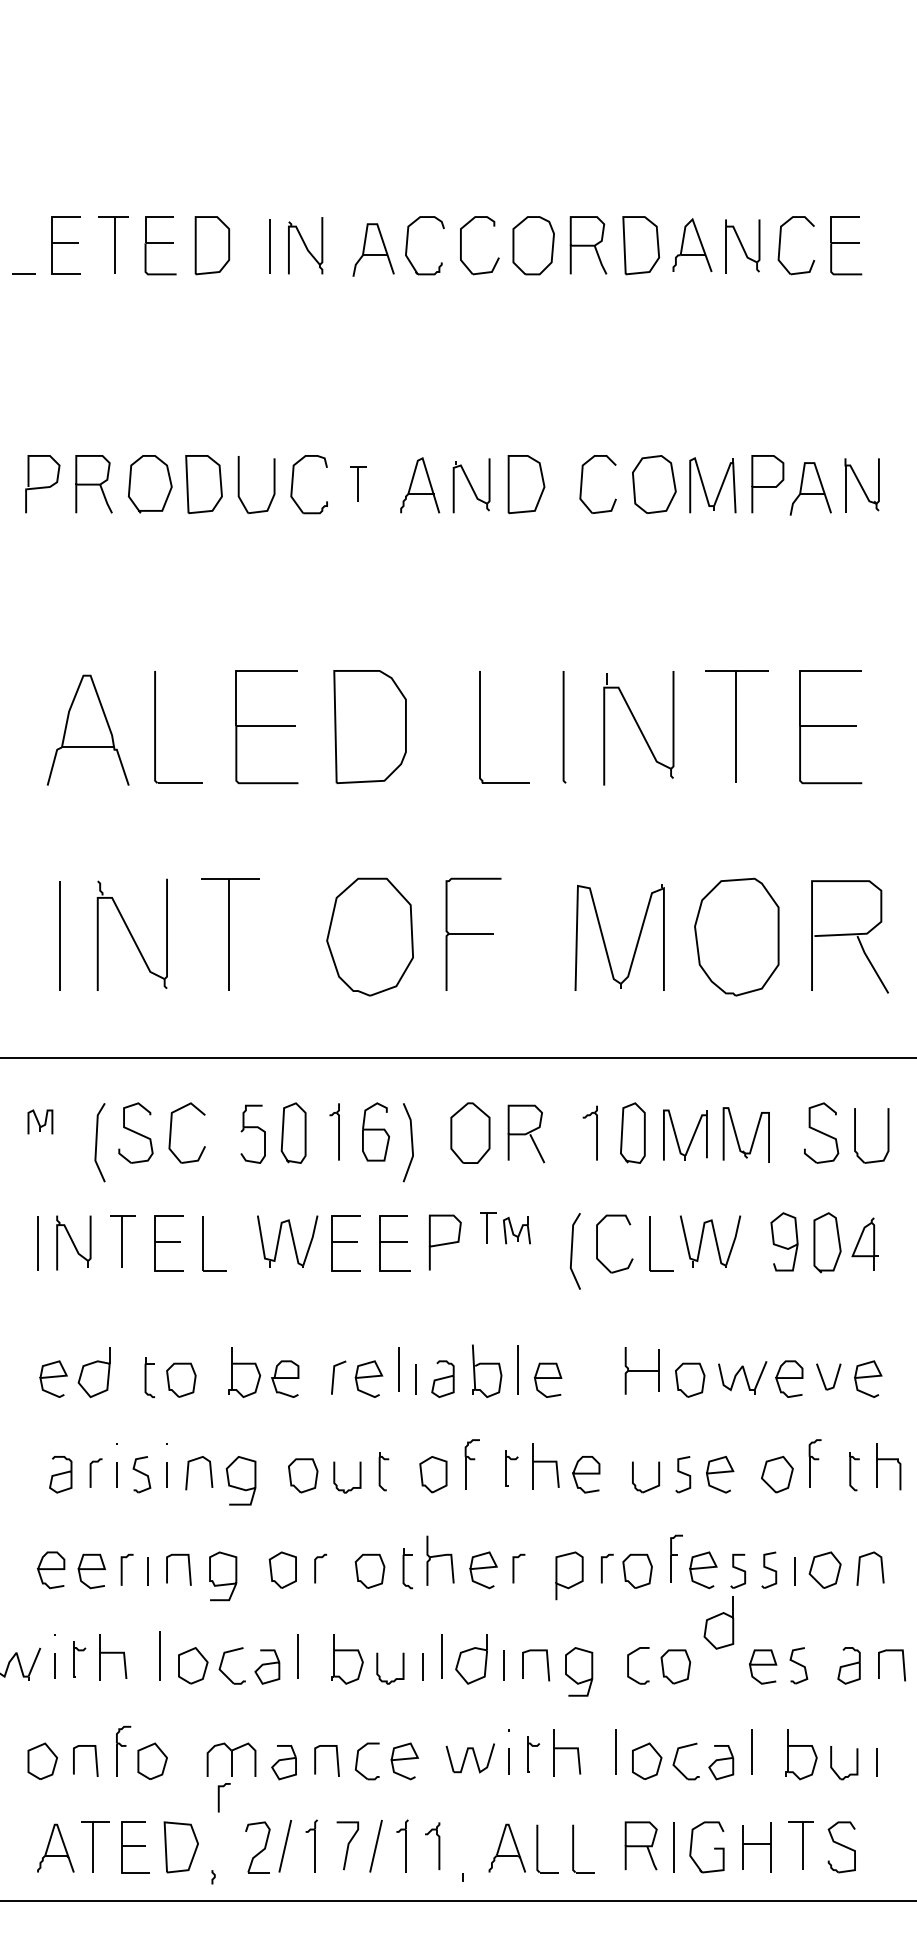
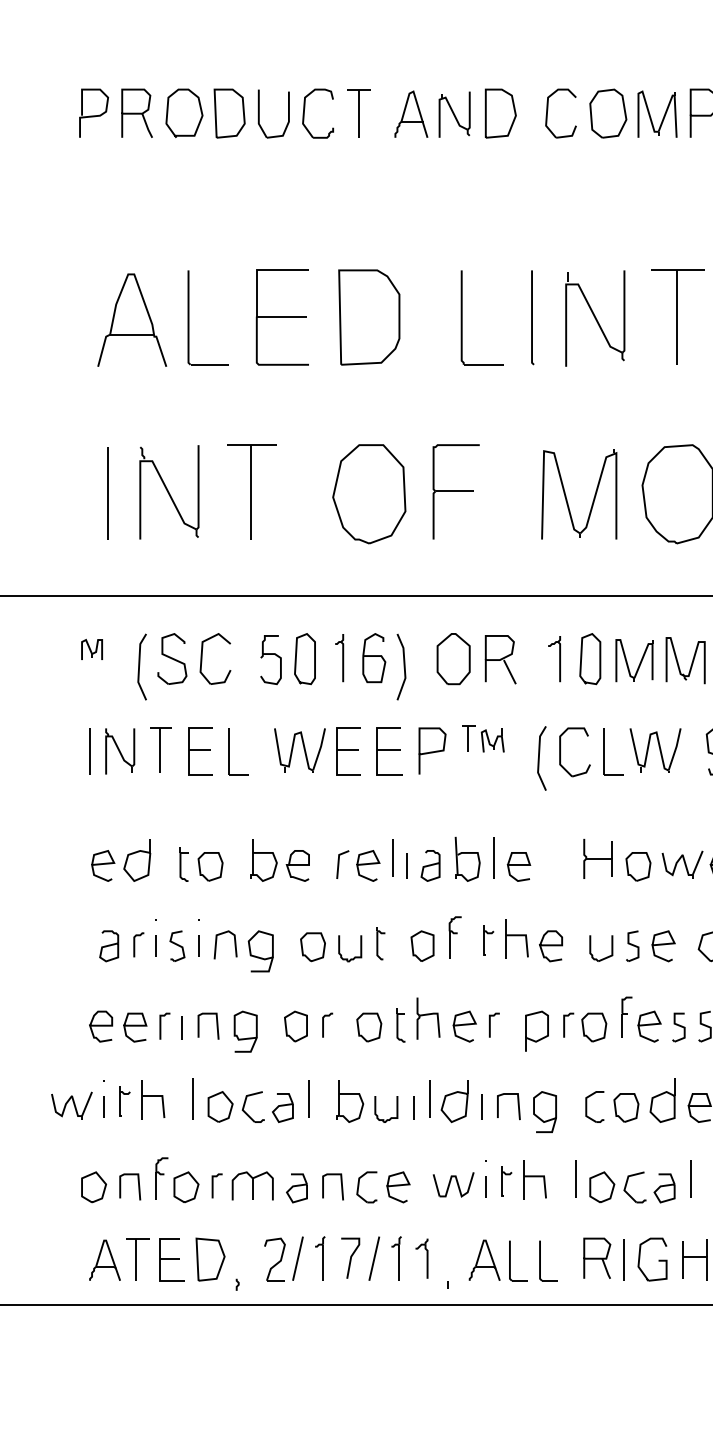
part: (358, 483) -> (359, 112), size x1.67
part: (718, 1622) -> (662, 1099), moved
line: (219, 1797) -> (213, 1185), moved

